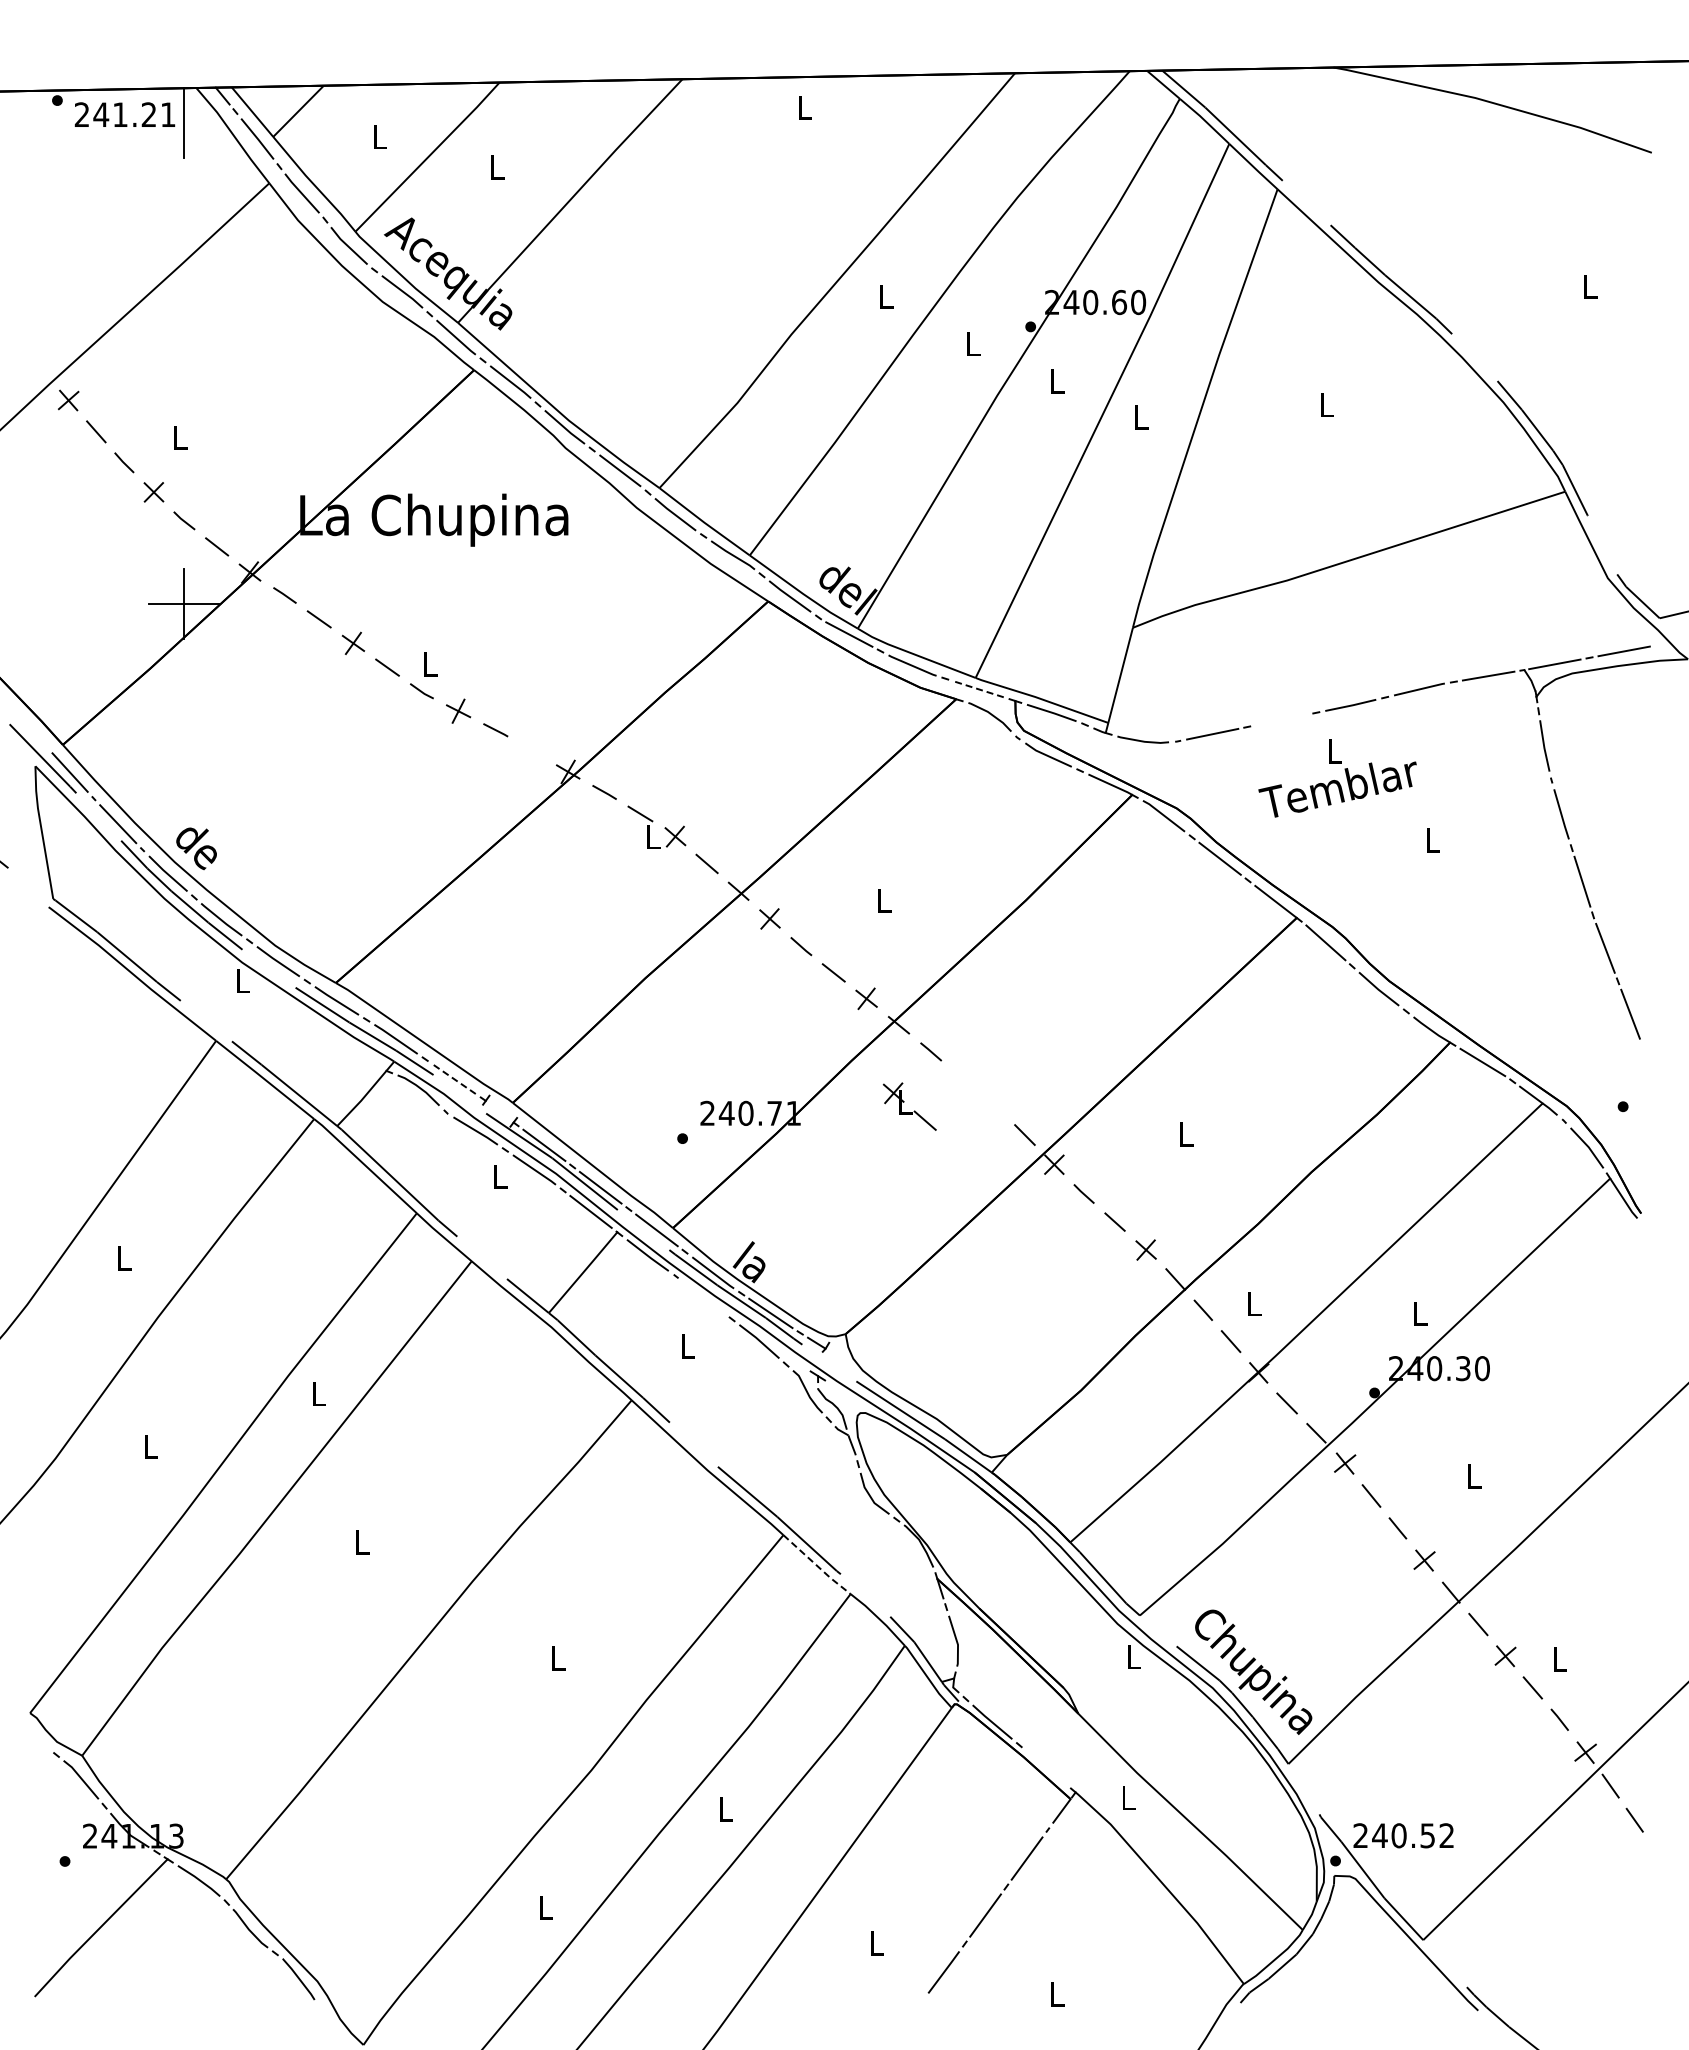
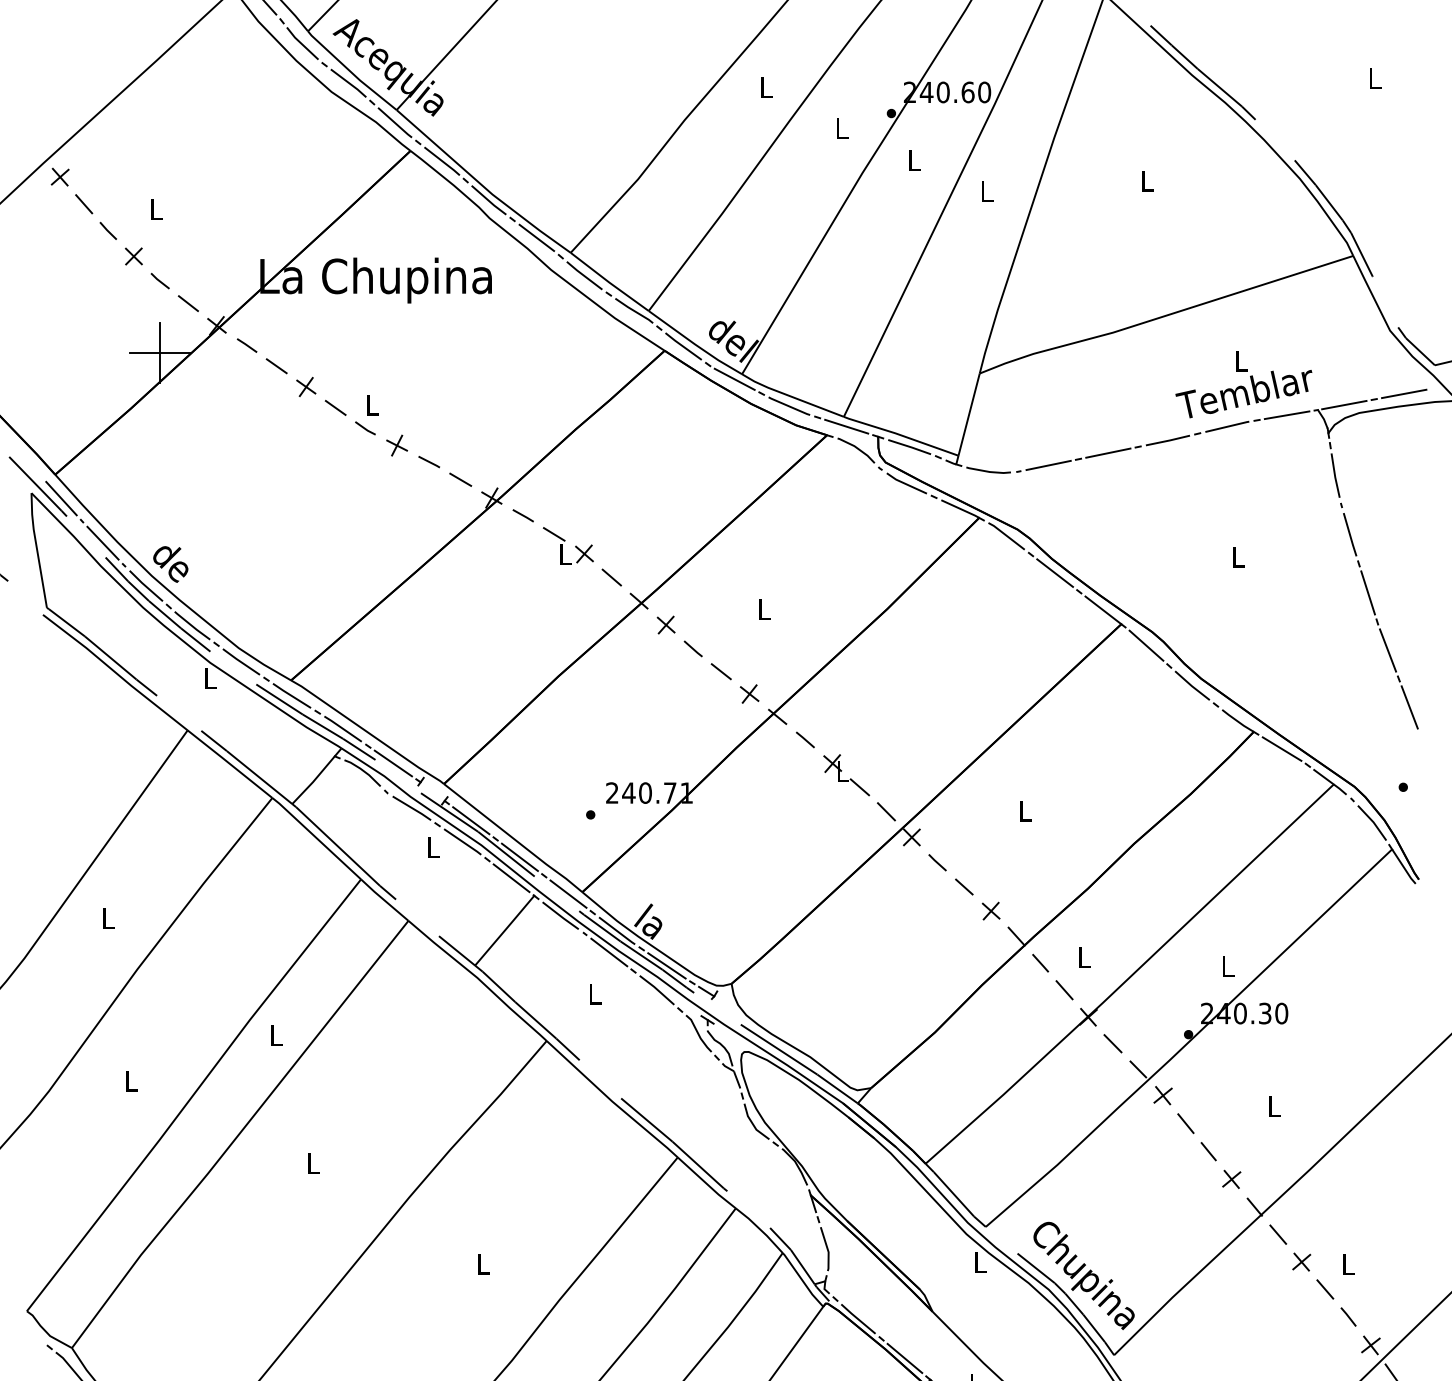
line: (978, 689) -> (846, 426), dashed -> solid
line: (1281, 719) -> (1108, 452), added
line: (532, 750) -> (460, 479), added
text: (1337, 778) -> (1243, 384), moved
line: (453, 1078) -> (392, 762), dashed -> solid
part: (909, 1106) -> (846, 775), moved
line: (703, 1297) -> (608, 952), added
line: (817, 1566) -> (707, 1184), dashed -> solid
line: (1046, 1767) -> (905, 1358), added

